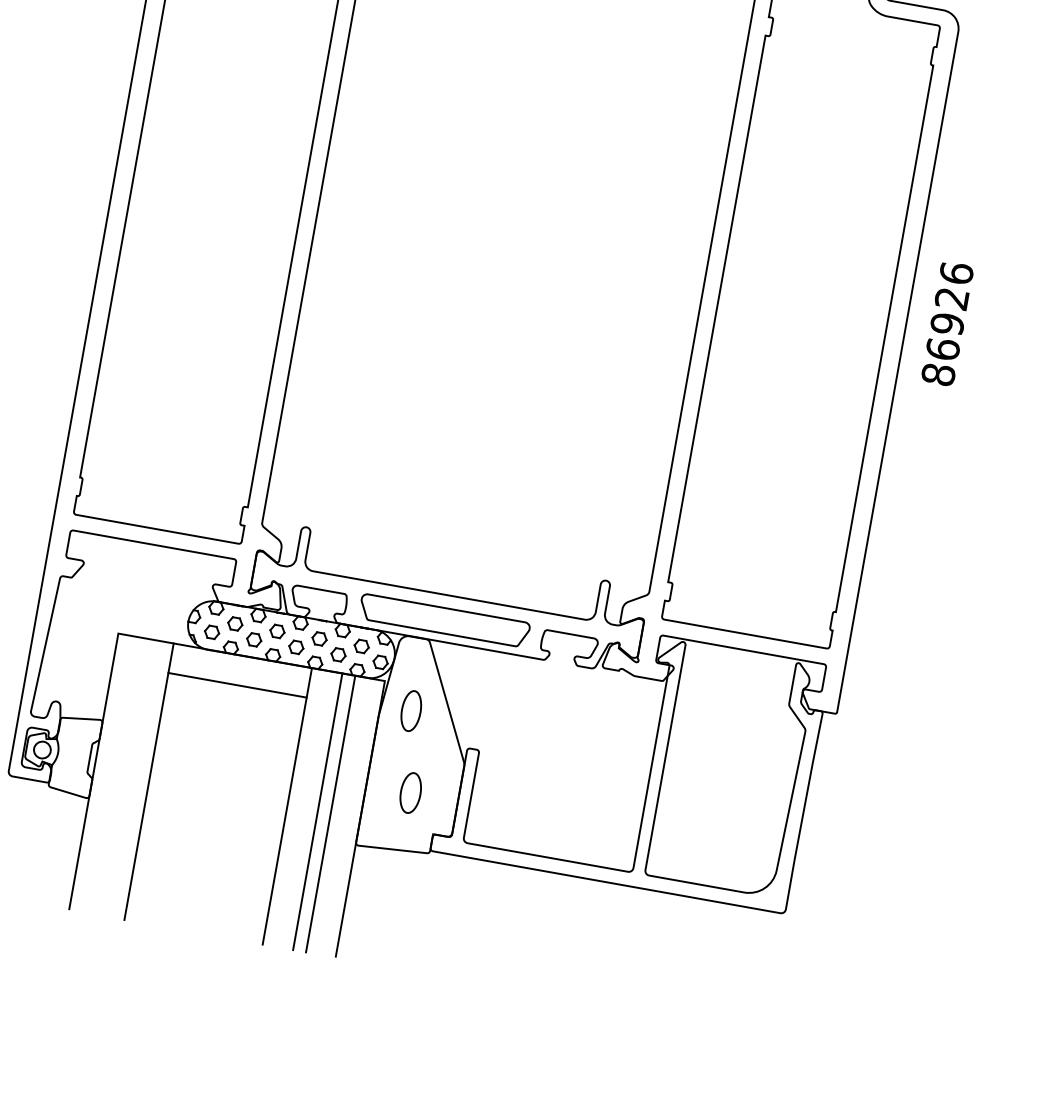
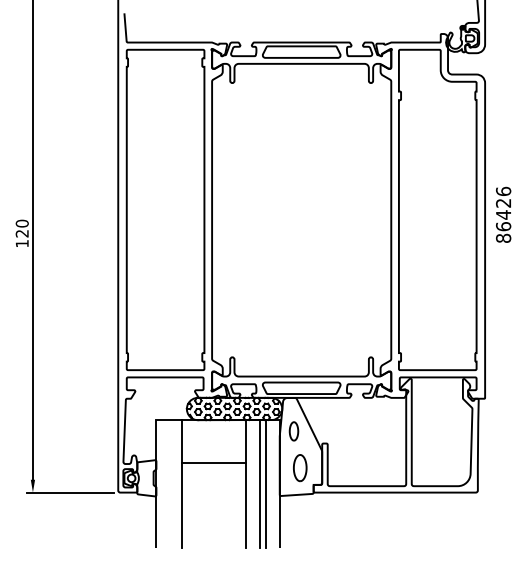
text: (947, 322) -> (503, 214), 86926 -> 86426
line: (238, 684) -> (214, 462), moved
part: (411, 793) -> (300, 468), size x1.43

